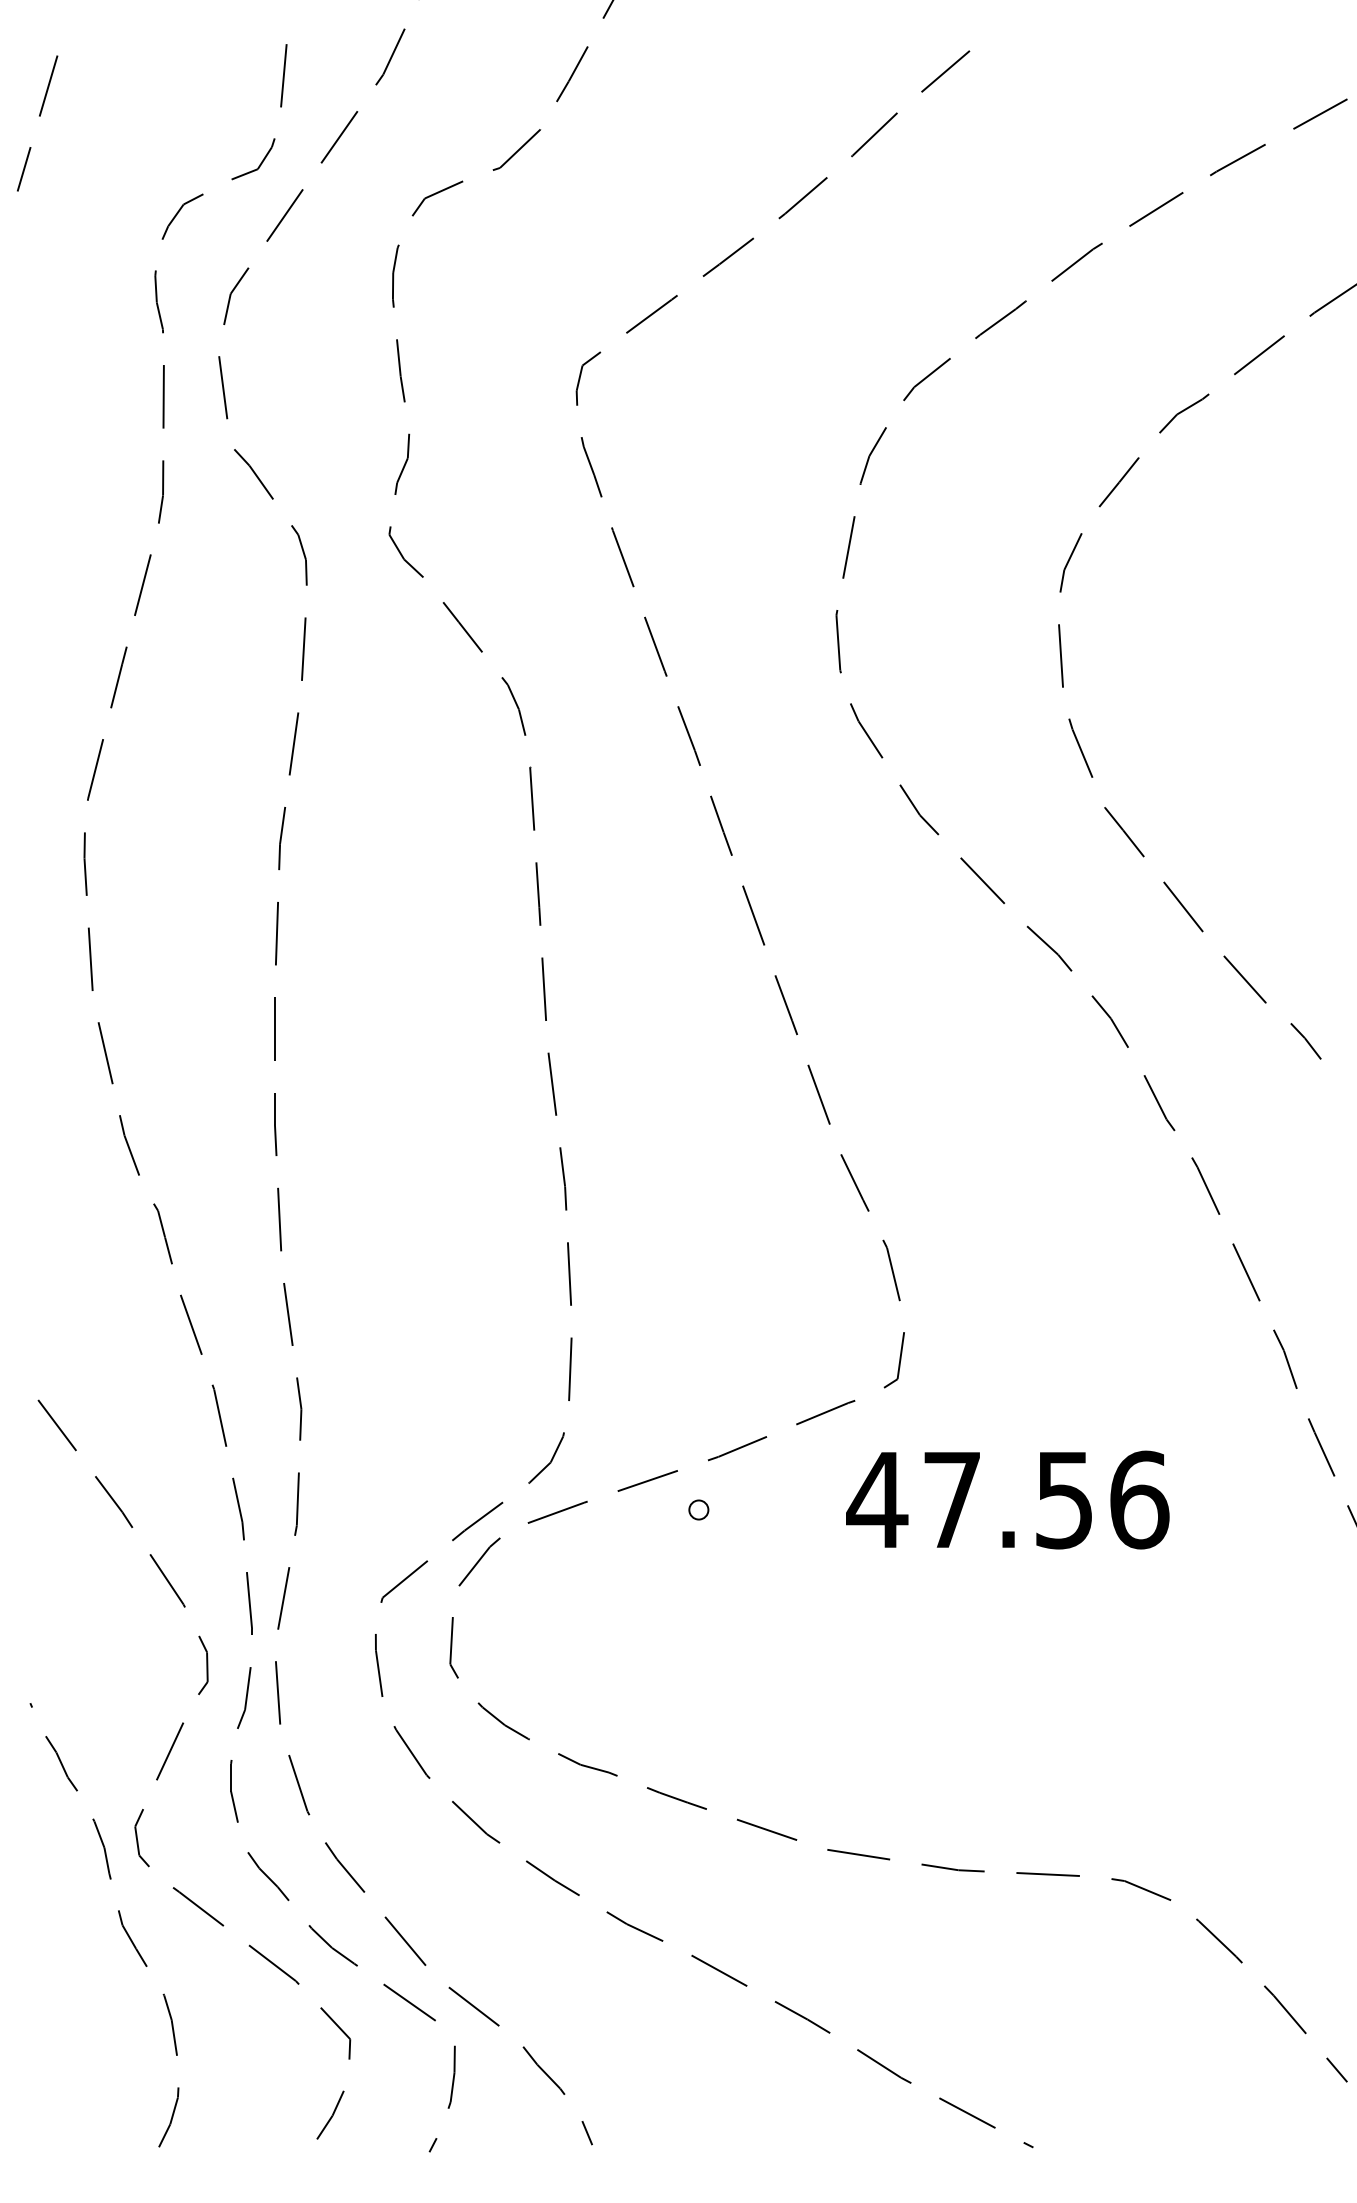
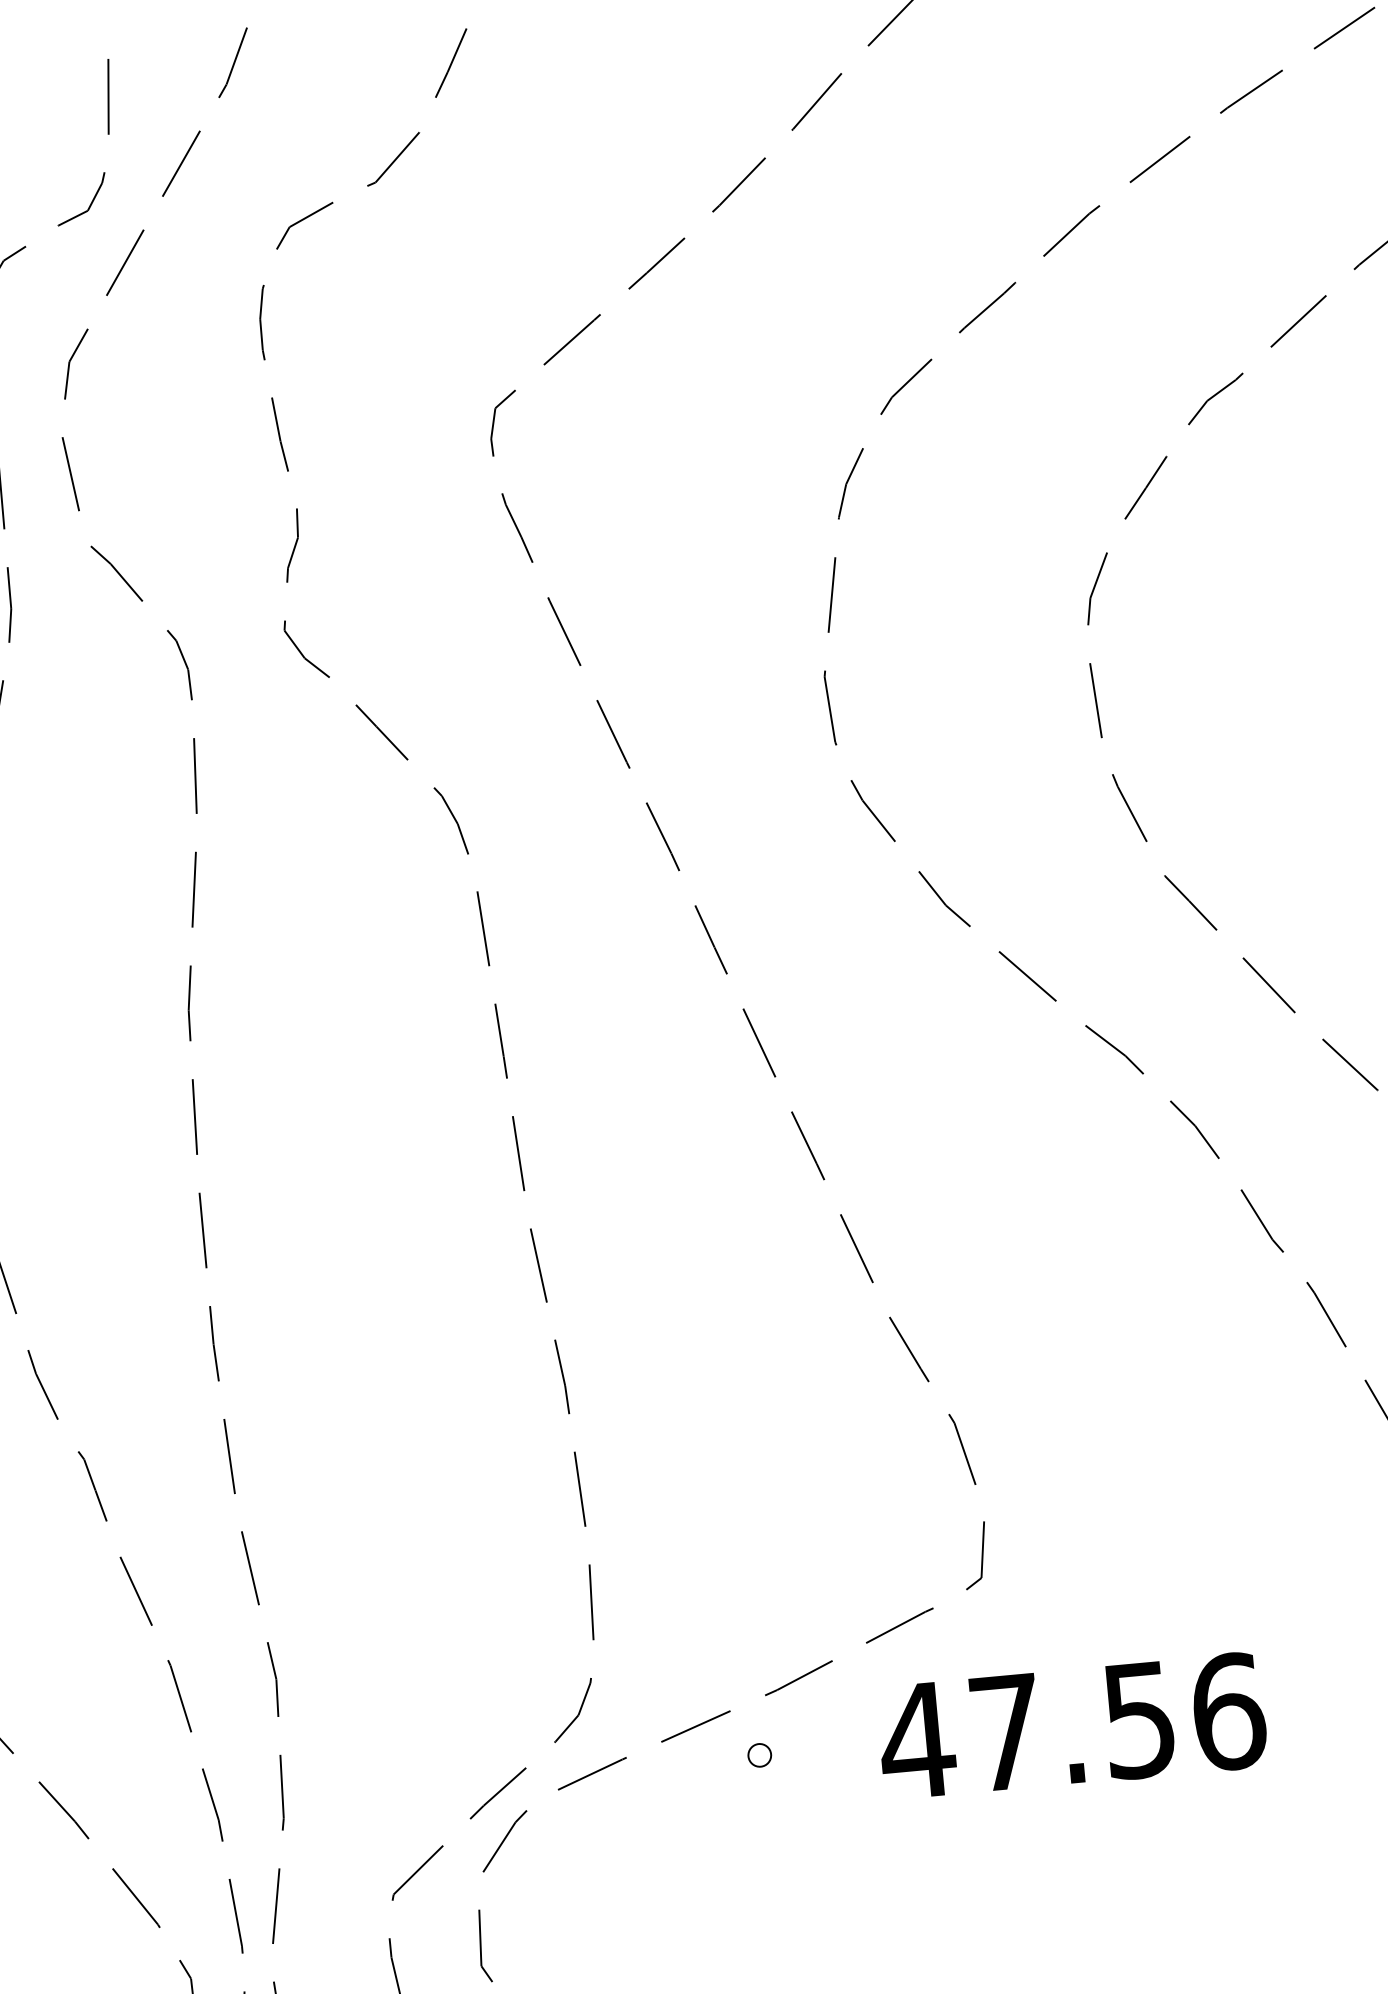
text: (1007, 1499) -> (1071, 1725), moved

